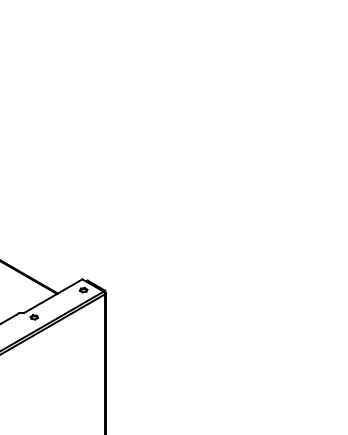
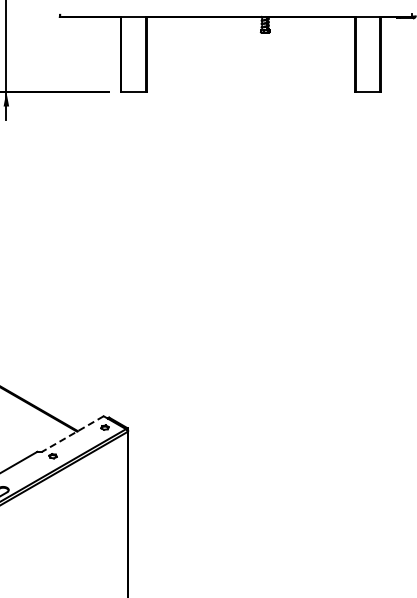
line: (52, 296) -> (72, 434), solid -> dashed

